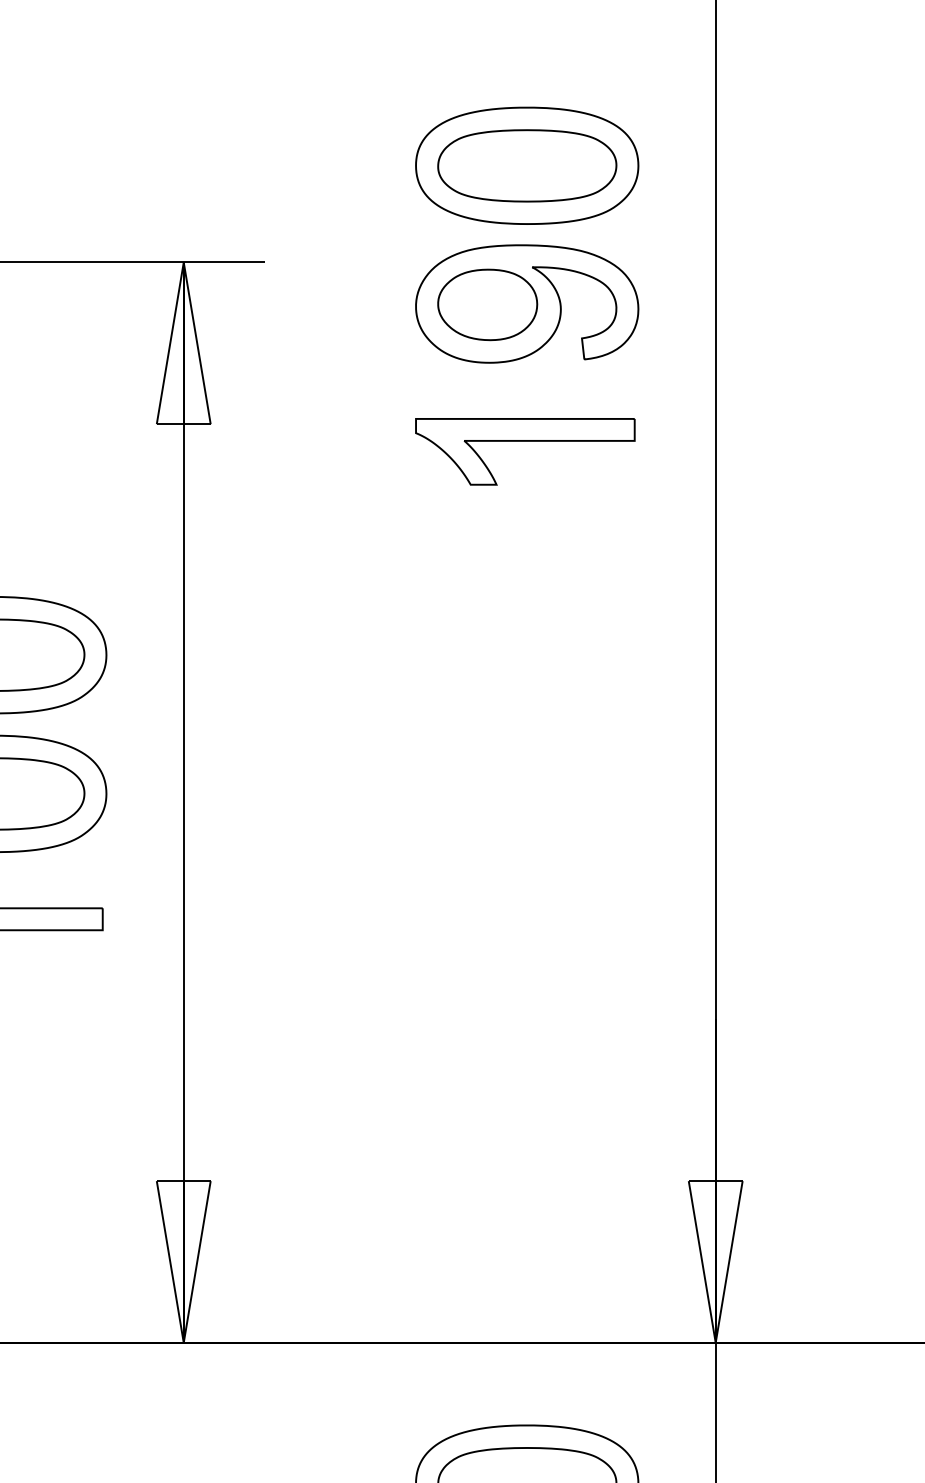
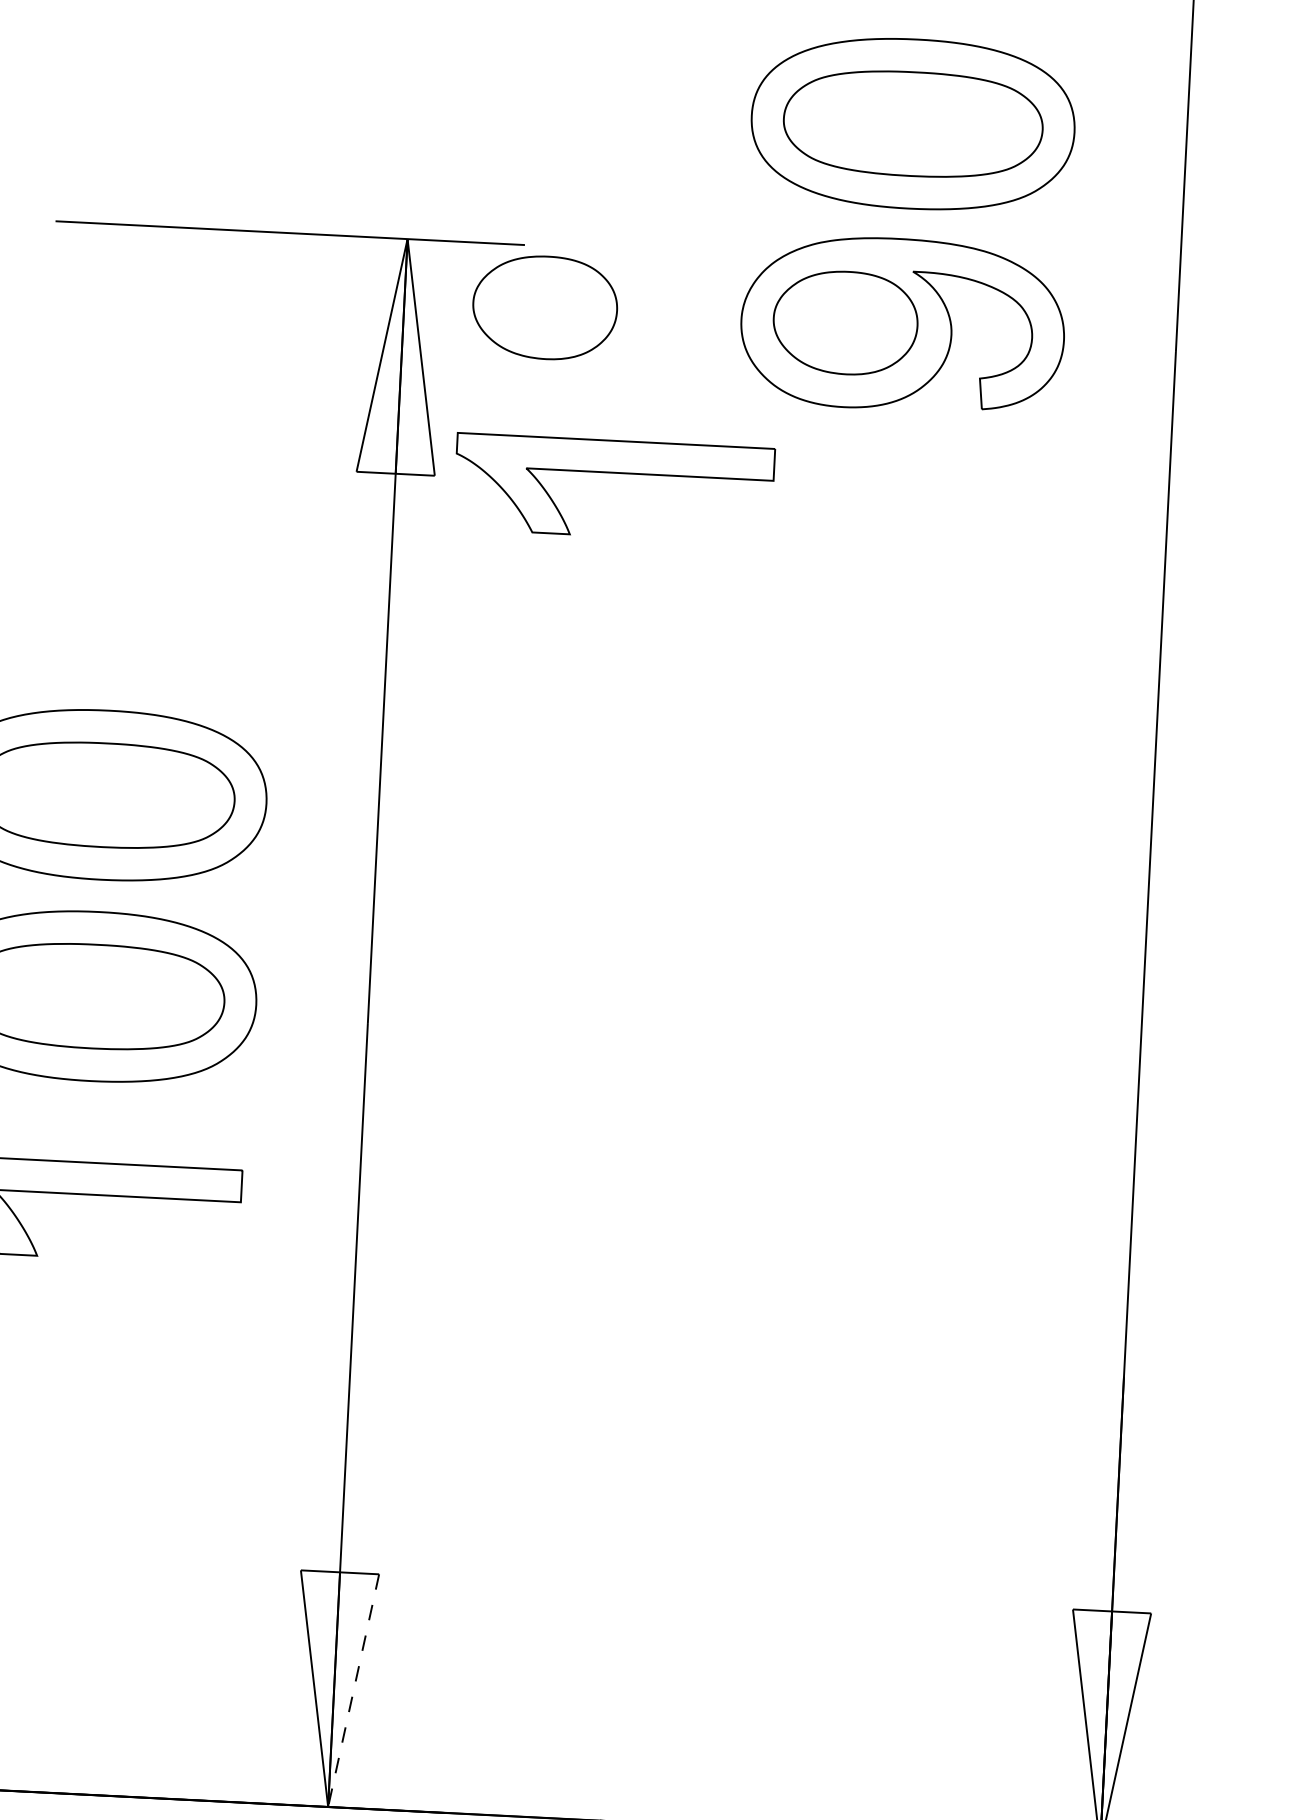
part: (280, 304) -> (544, 307), added
part: (525, 441) -> (615, 473), moved
line: (197, 1261) -> (354, 1690), solid -> dashed

